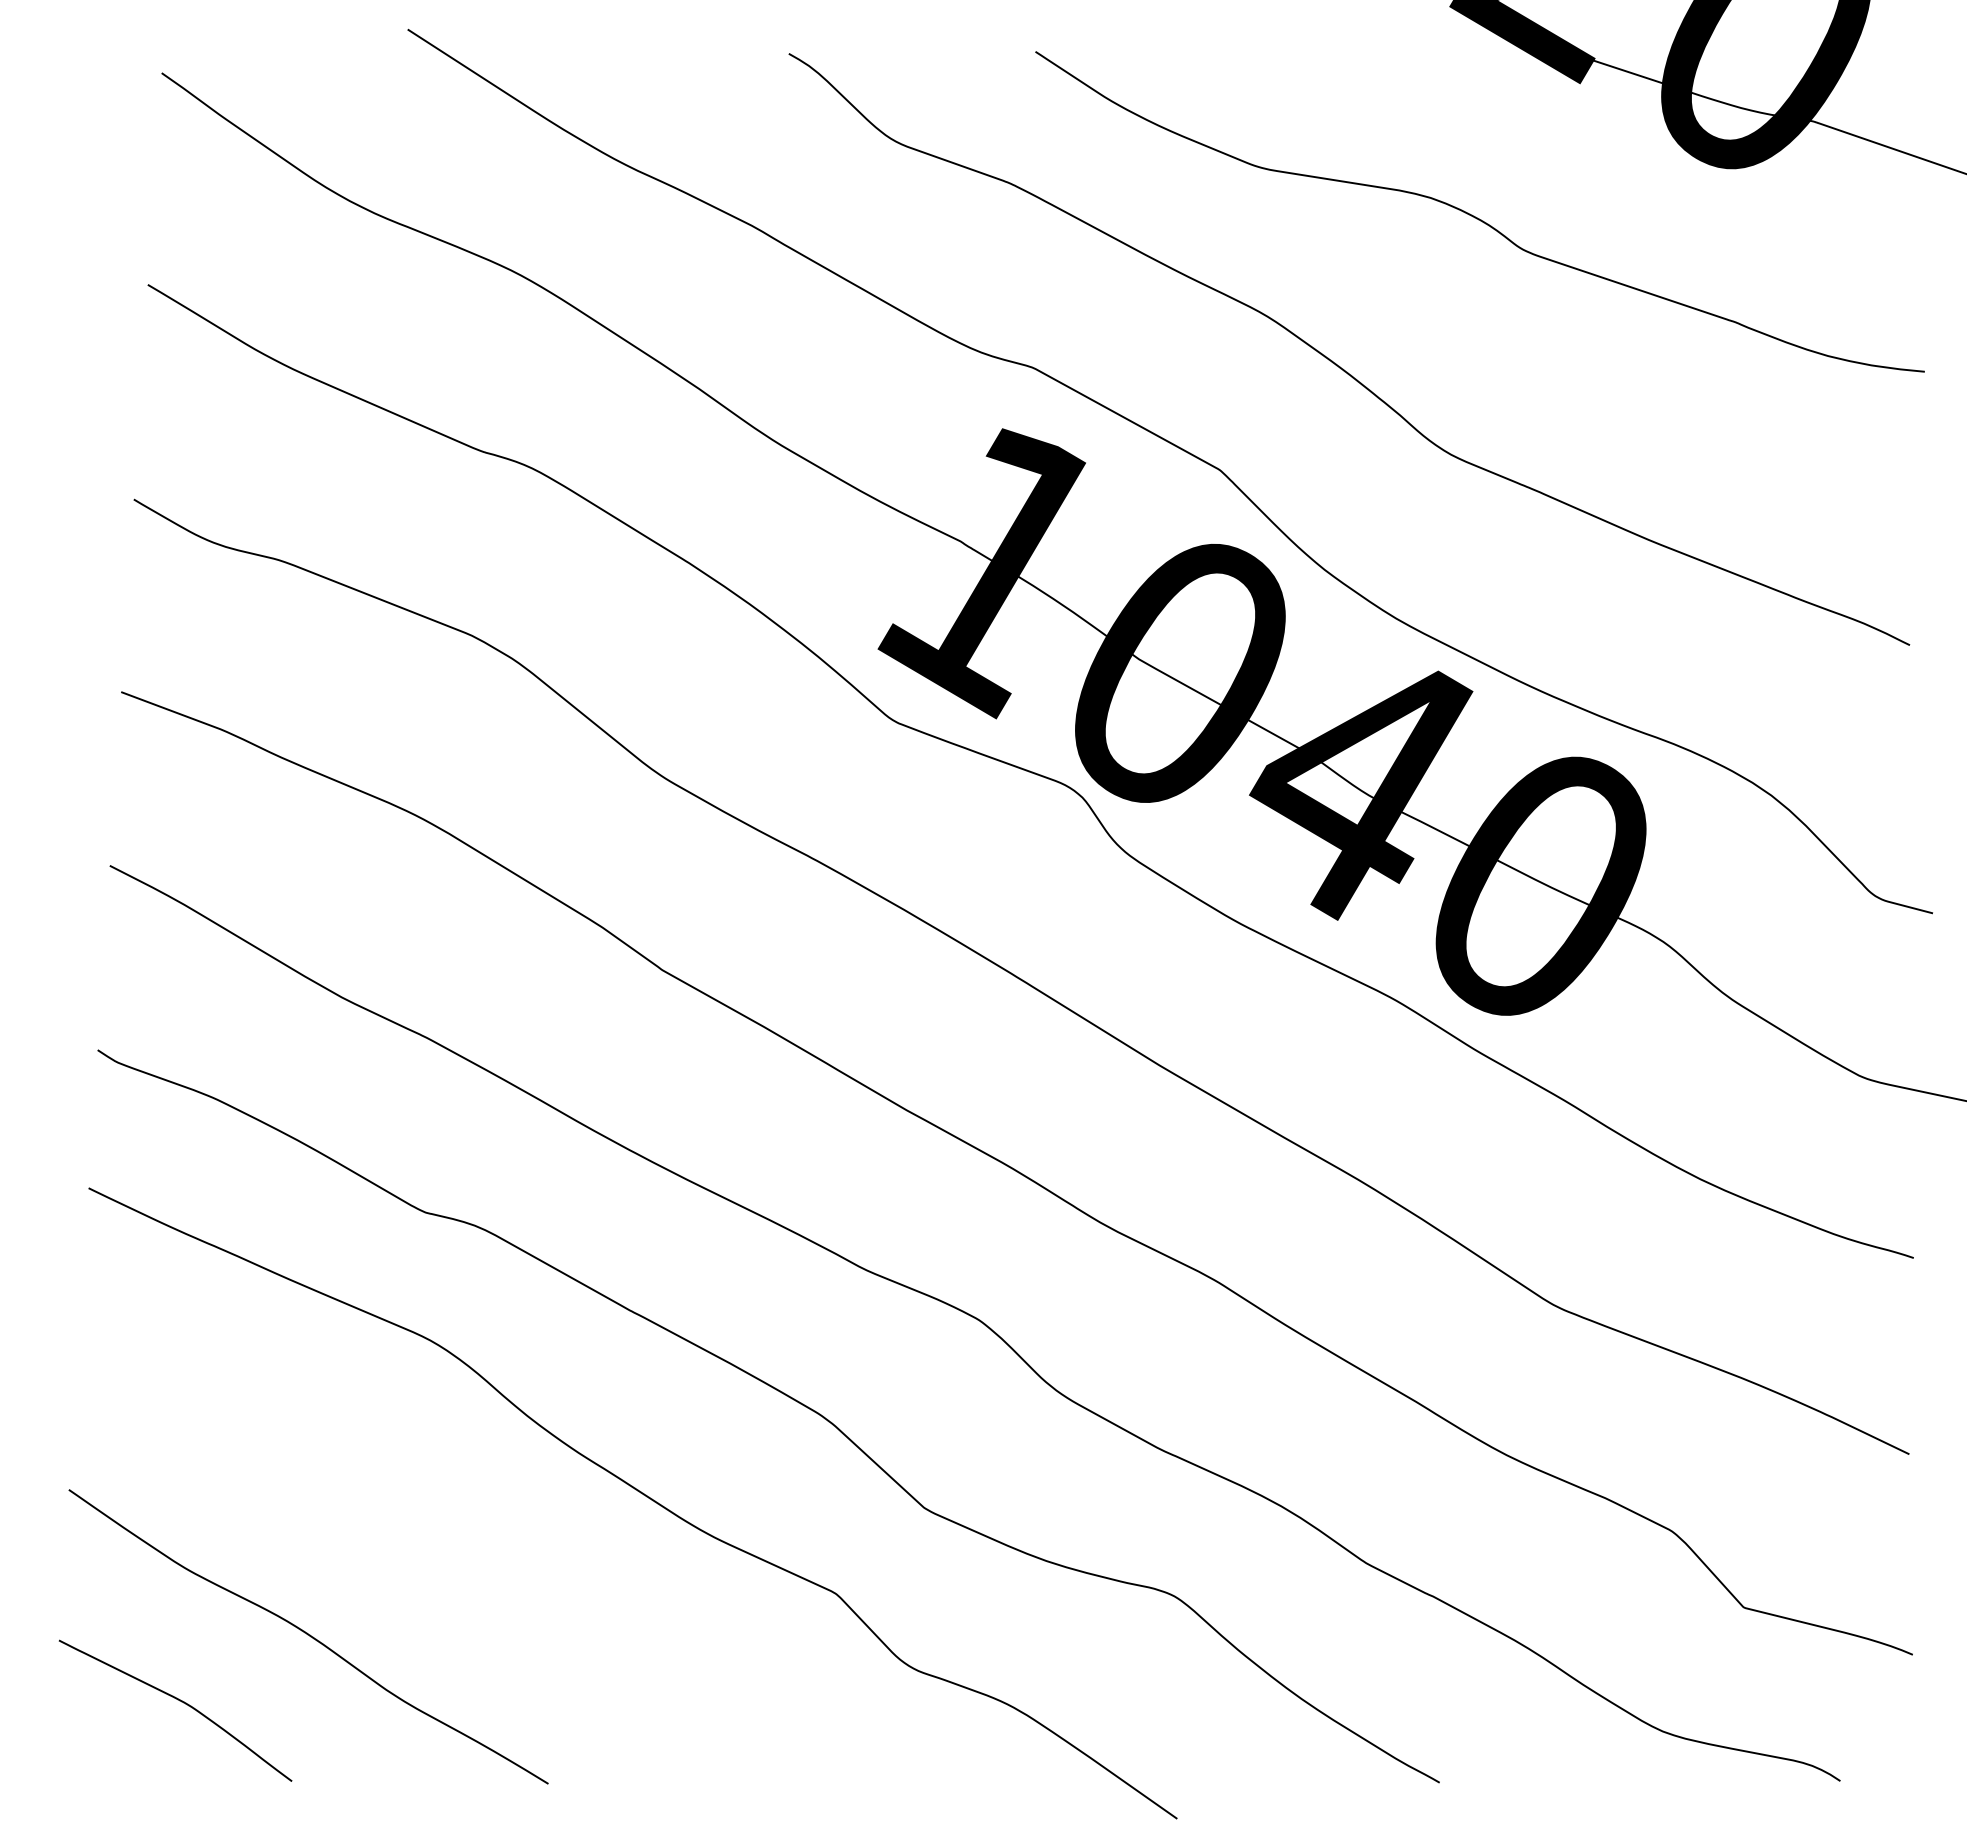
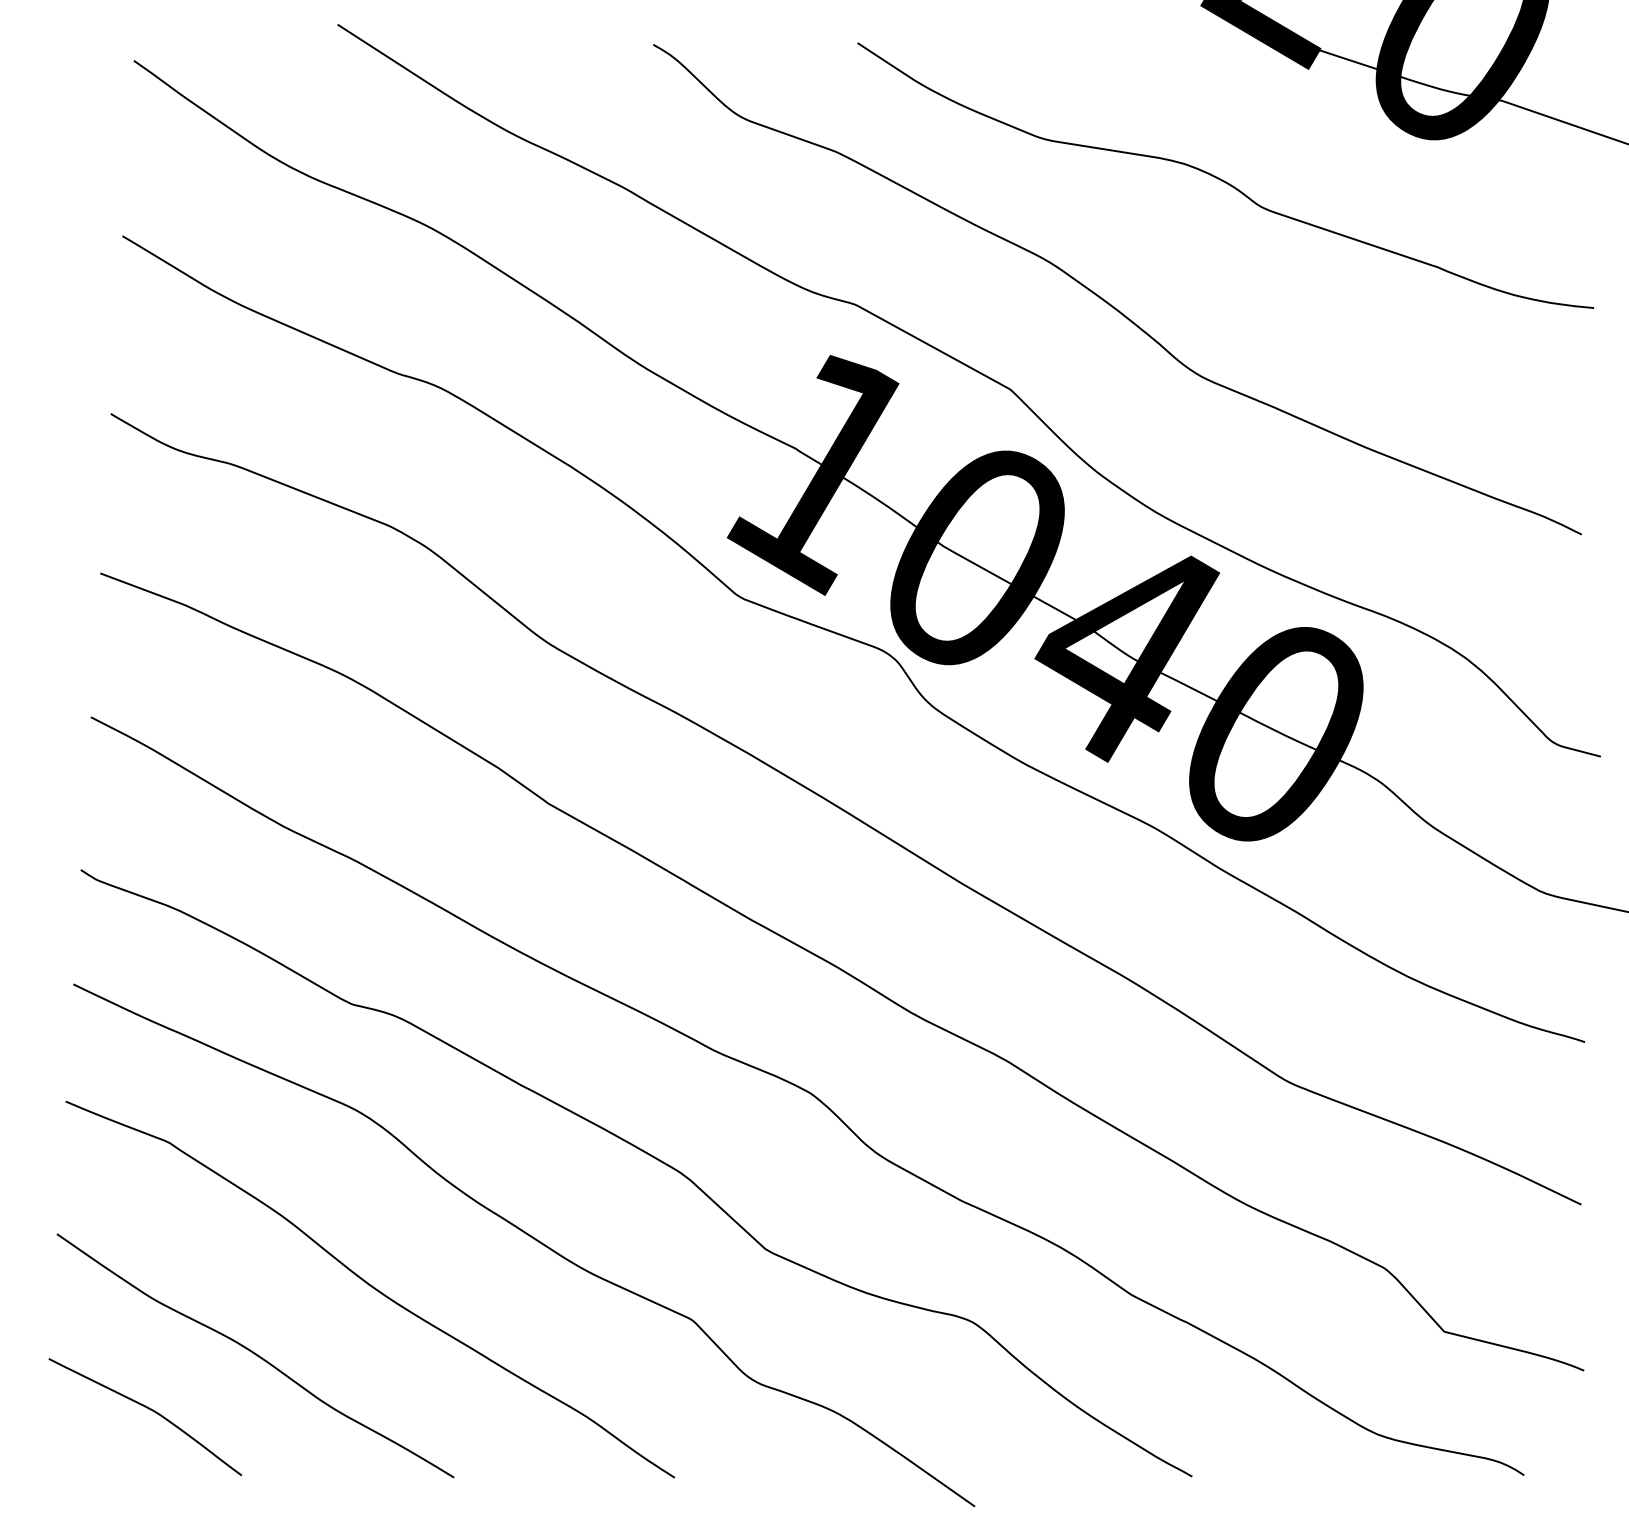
curve: (448, 1554) -> (371, 1287), added

